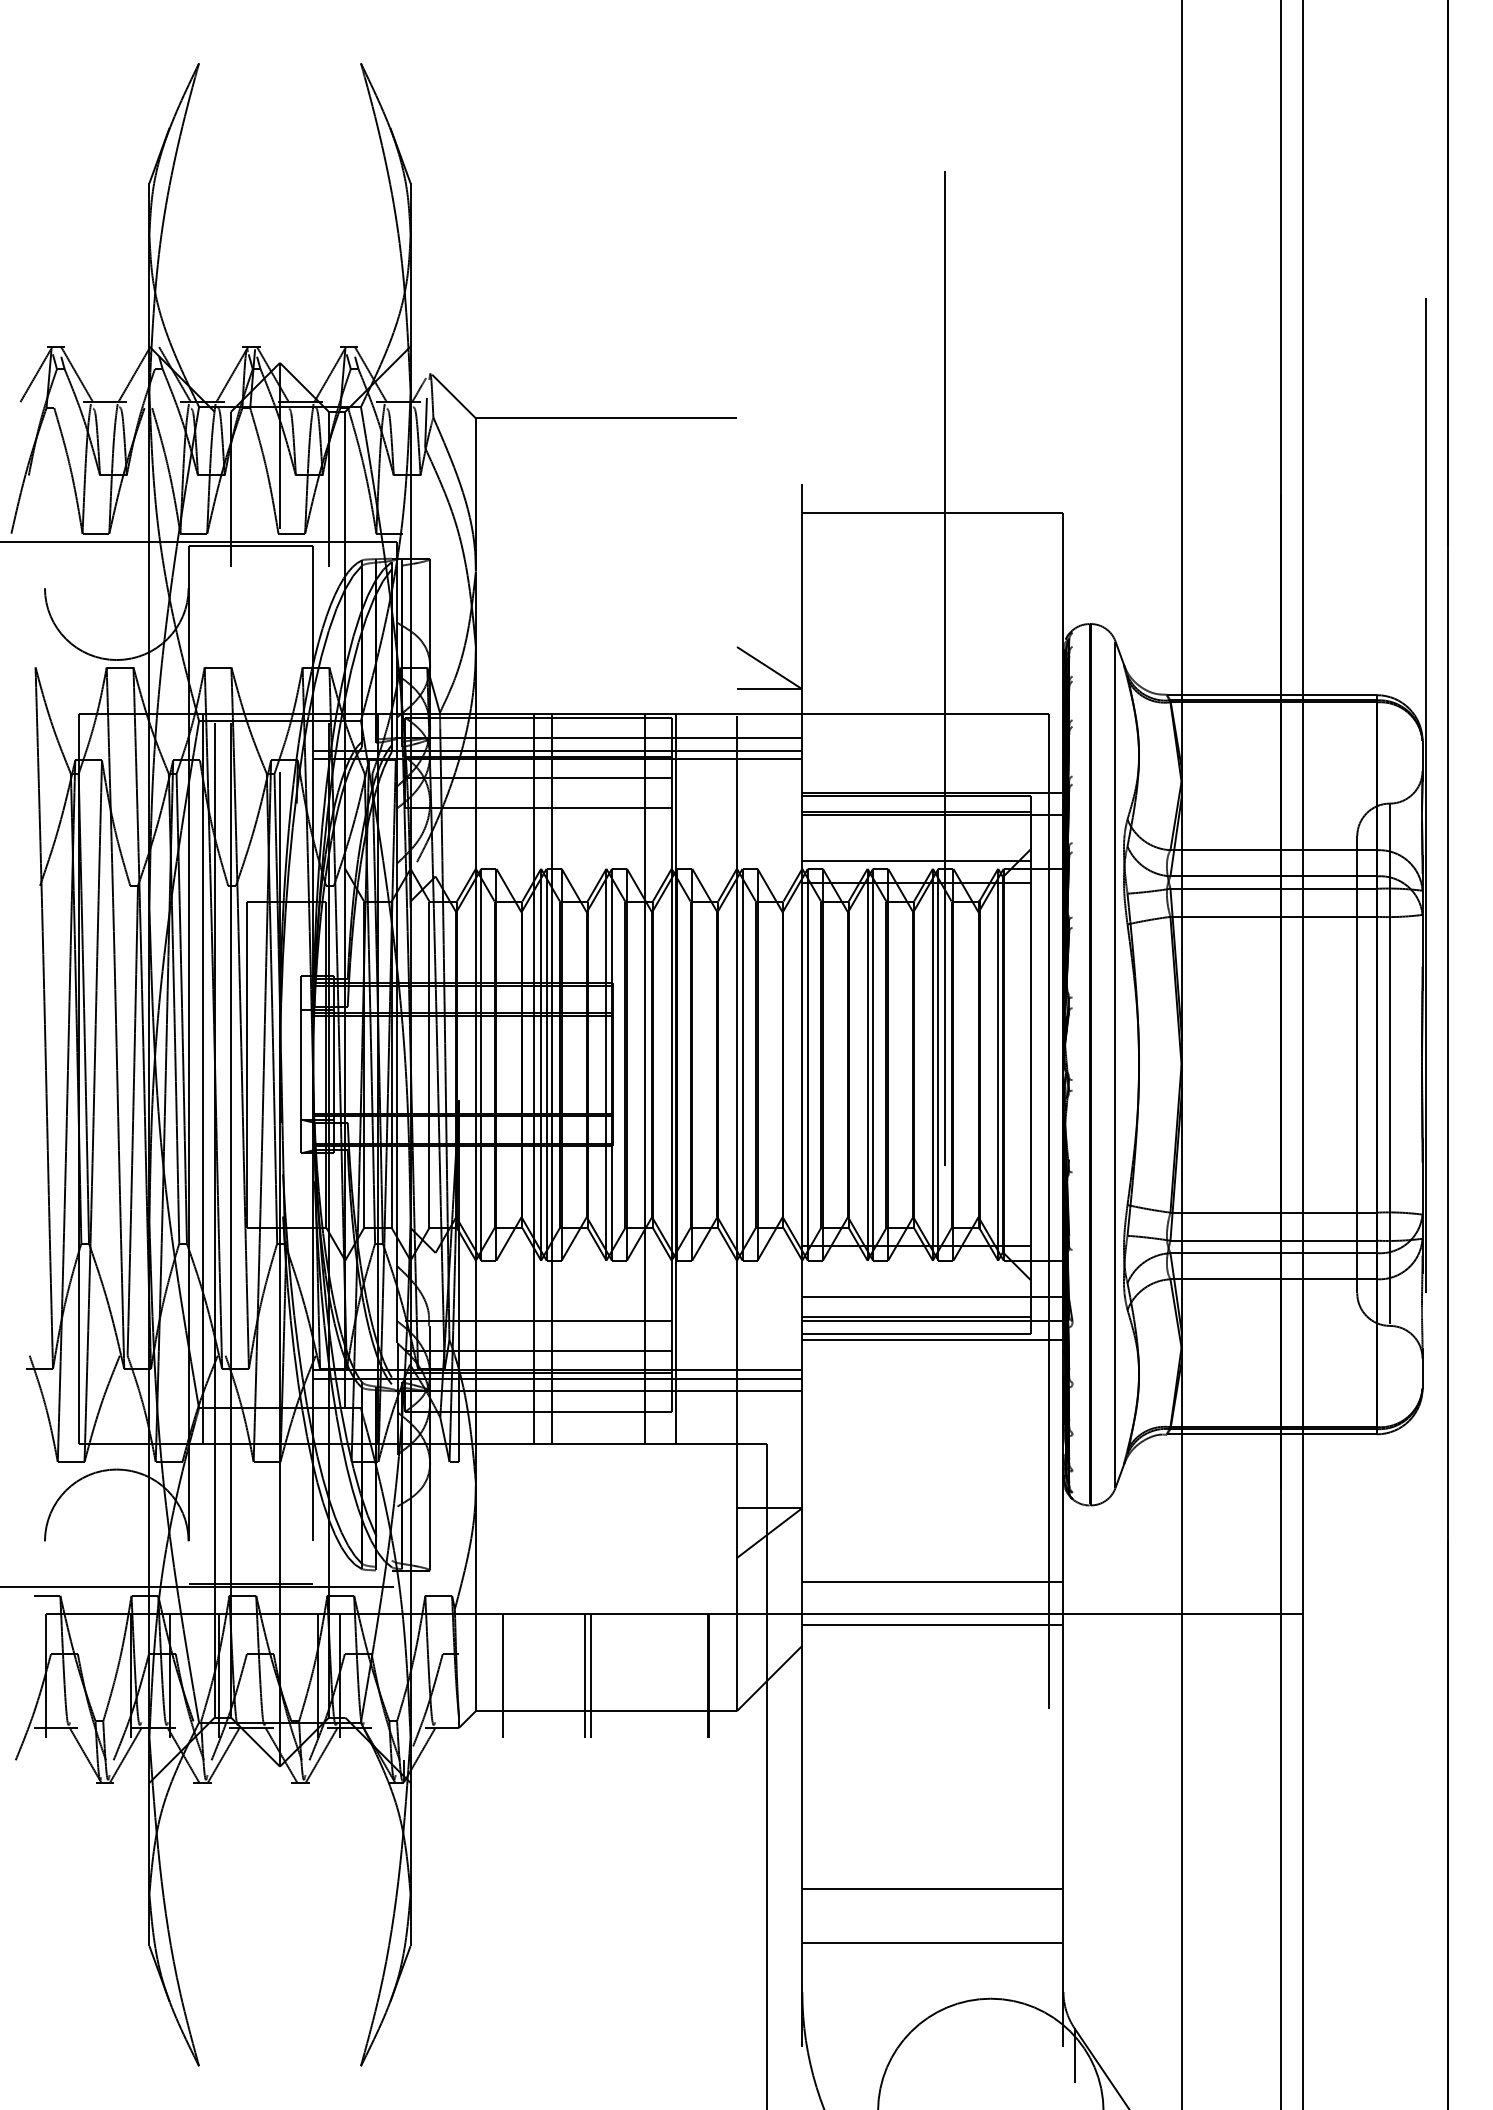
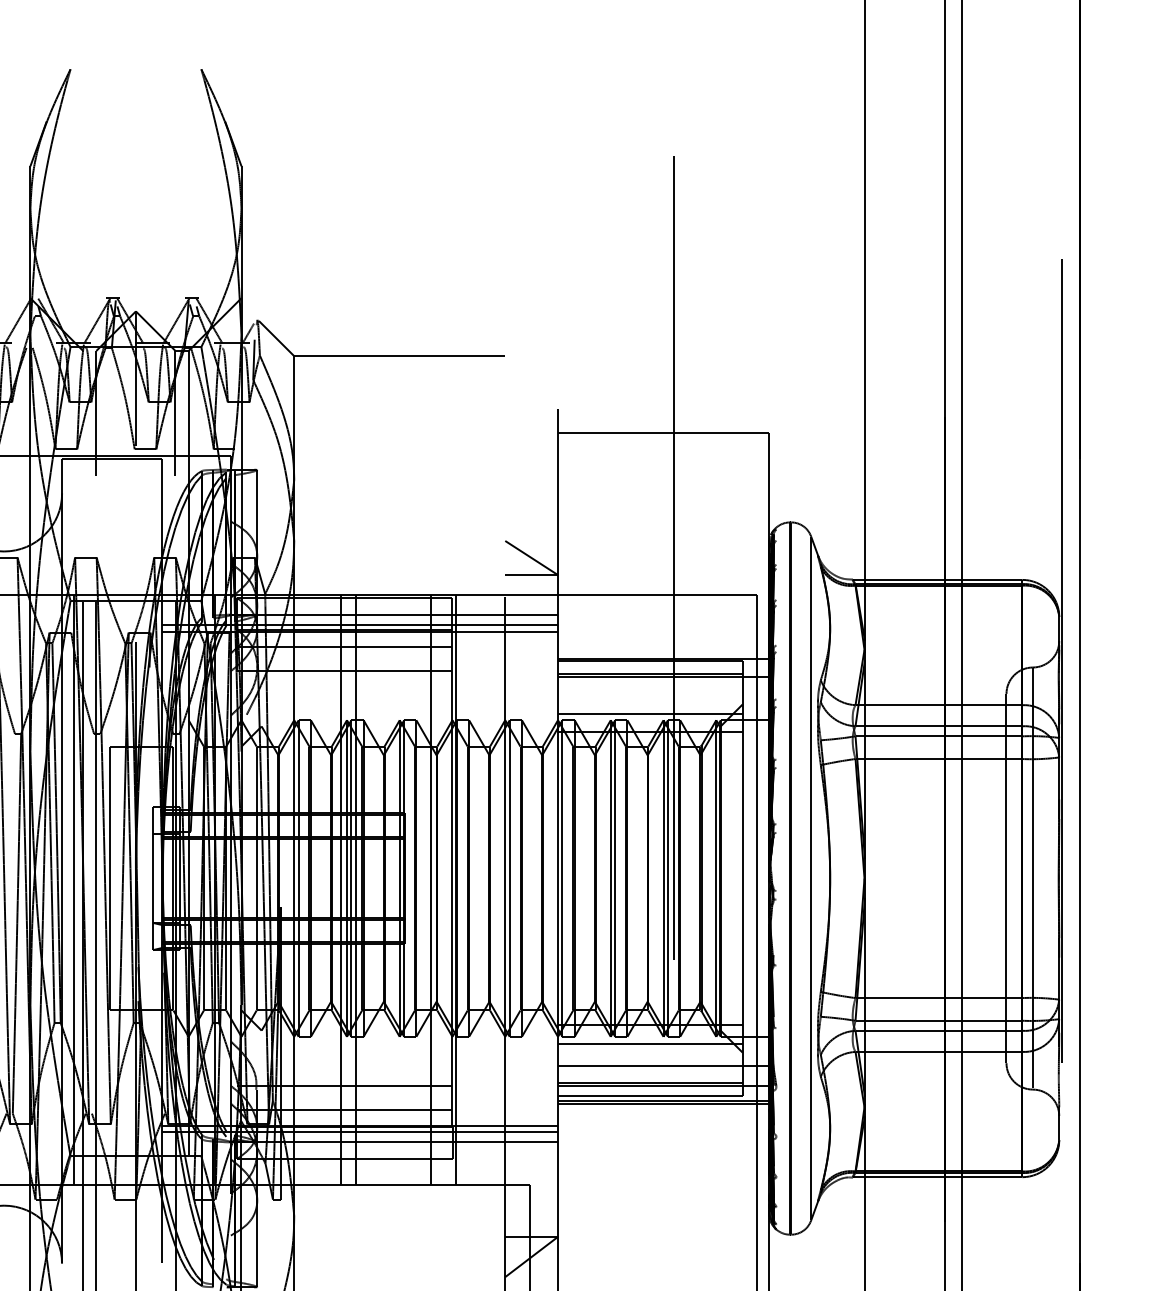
line: (916, 1268) -> (650, 1043), added
line: (932, 1343) -> (663, 1103), added

